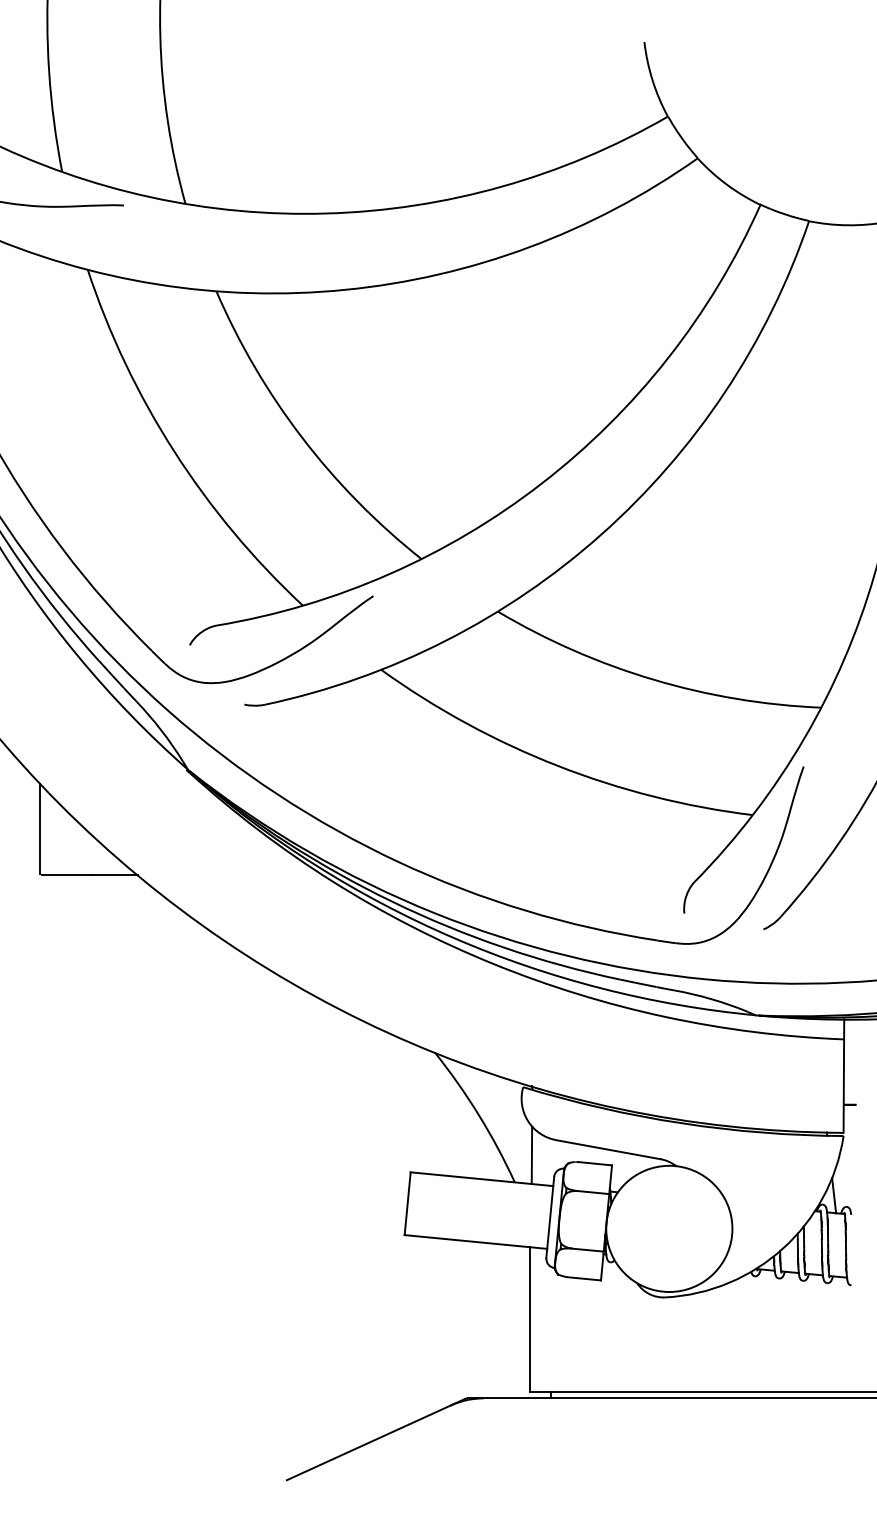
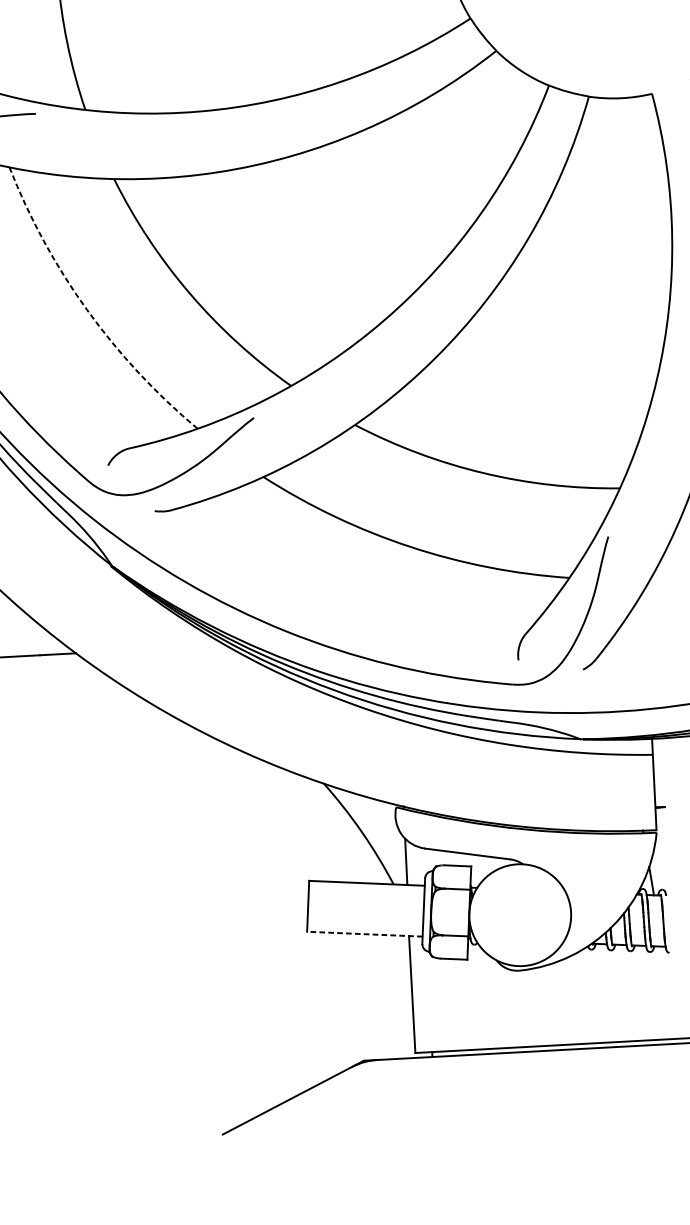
arc: (174, 451) -> (87, 310), solid -> dashed
line: (475, 1241) -> (364, 933), solid -> dashed

